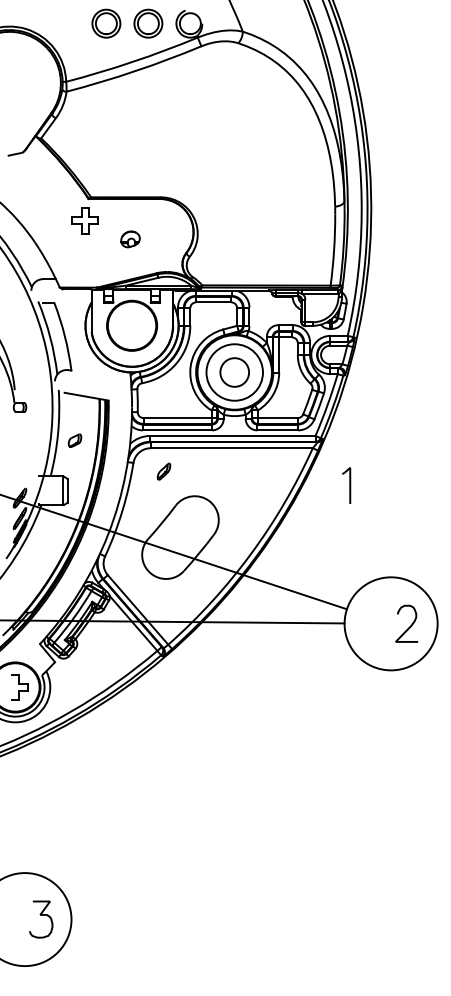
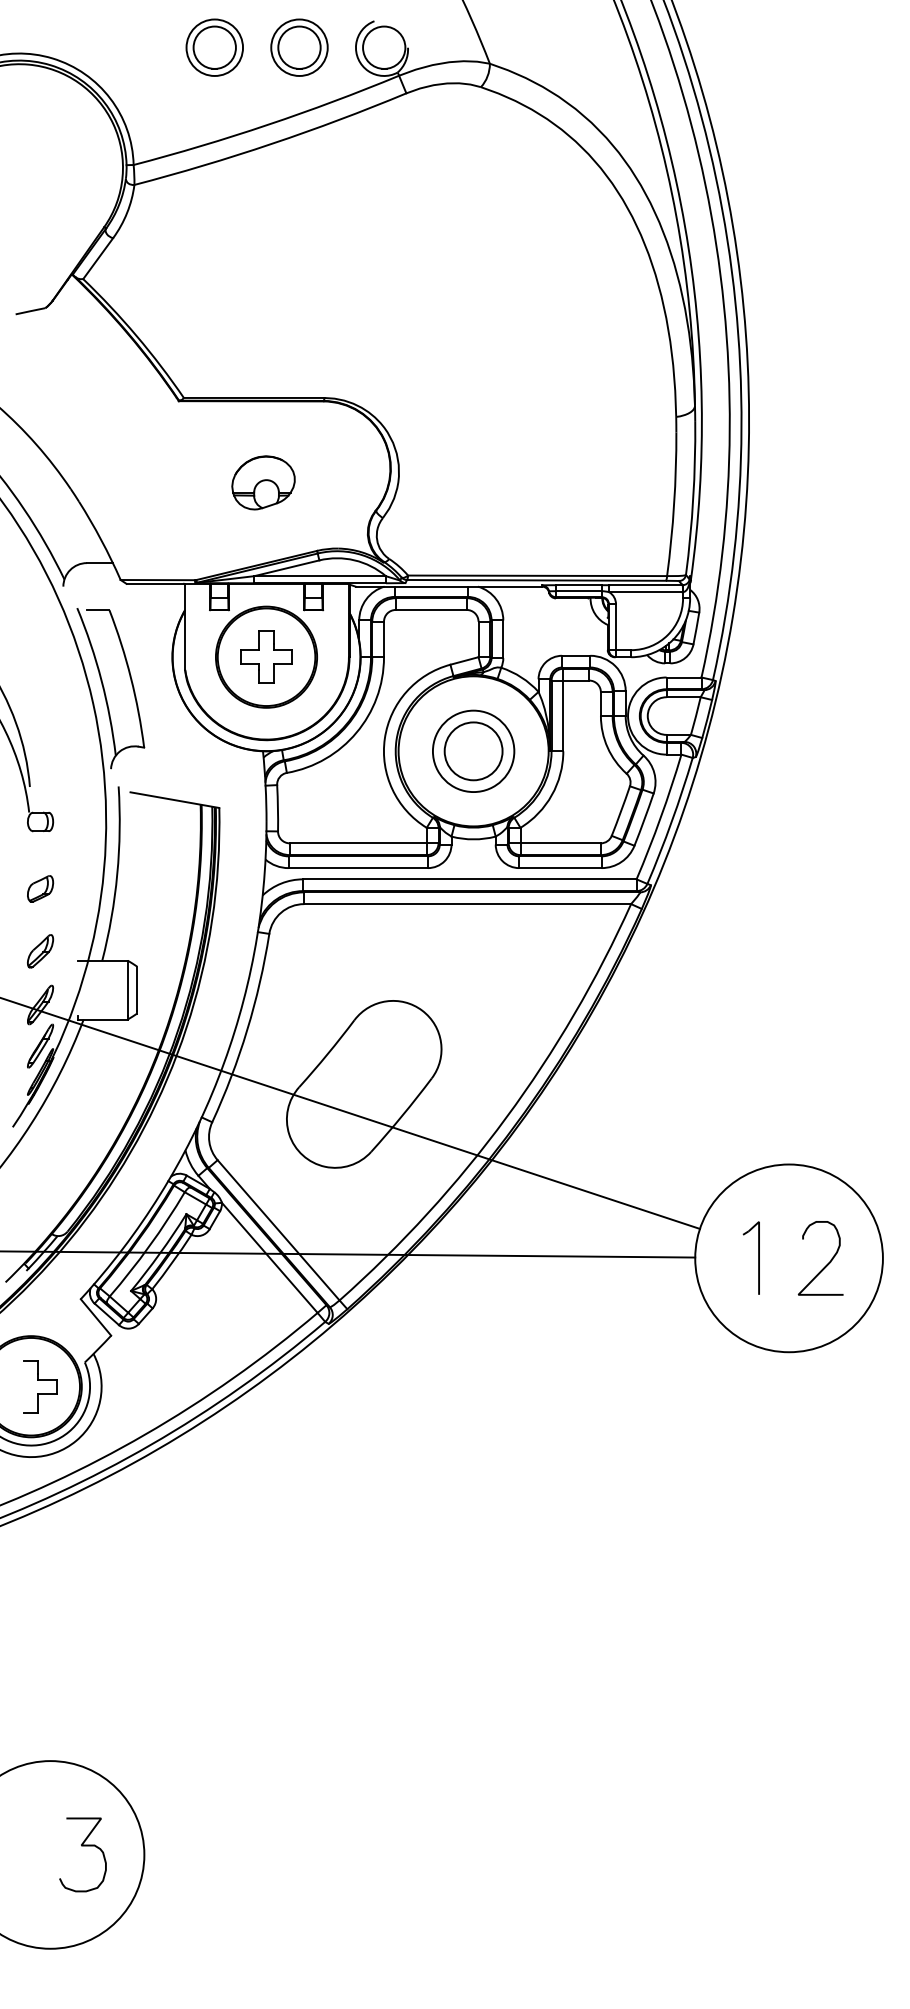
part: (84, 220) -> (265, 656), moved
part: (130, 239) -> (263, 483), size x1.67
circle: (234, 372) -> (473, 751), size x0.71
part: (74, 440) -> (39, 888), moved
part: (163, 471) -> (39, 951), moved
part: (346, 485) -> (751, 1257), moved

